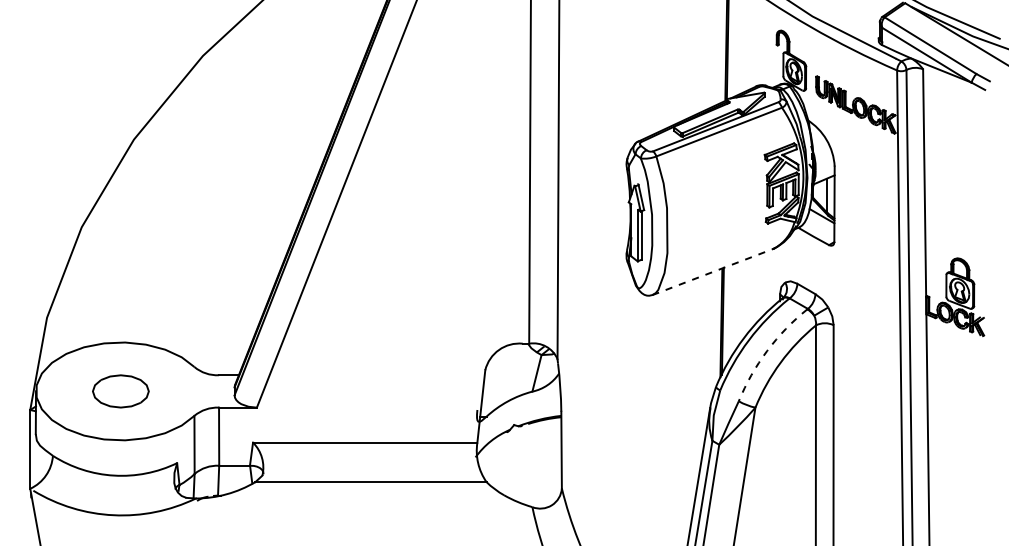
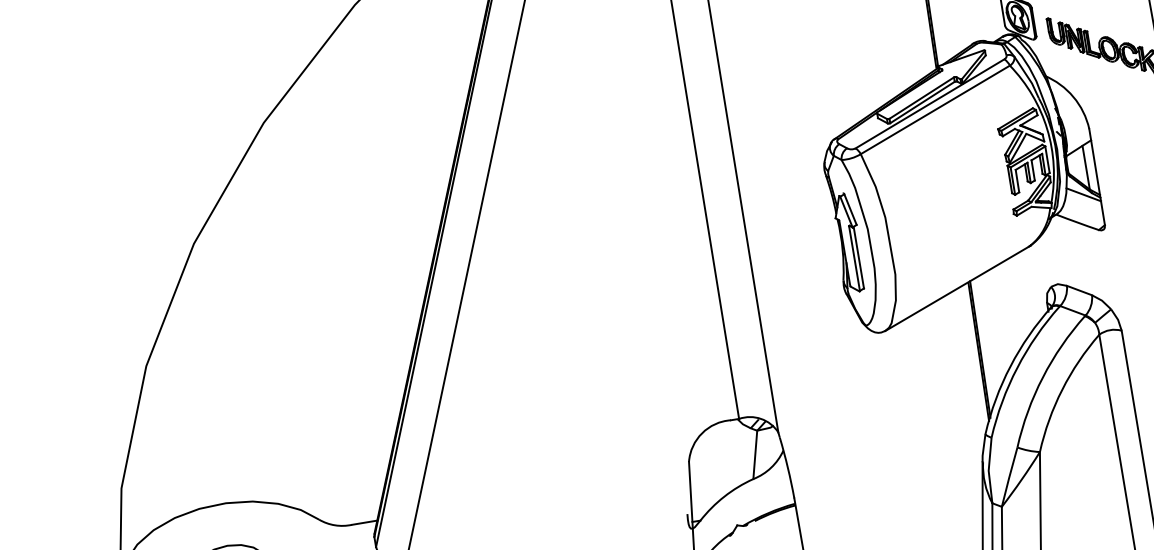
line: (713, 271) -> (957, 288), dashed -> solid
arc: (767, 350) -> (1043, 376), dashed -> solid

